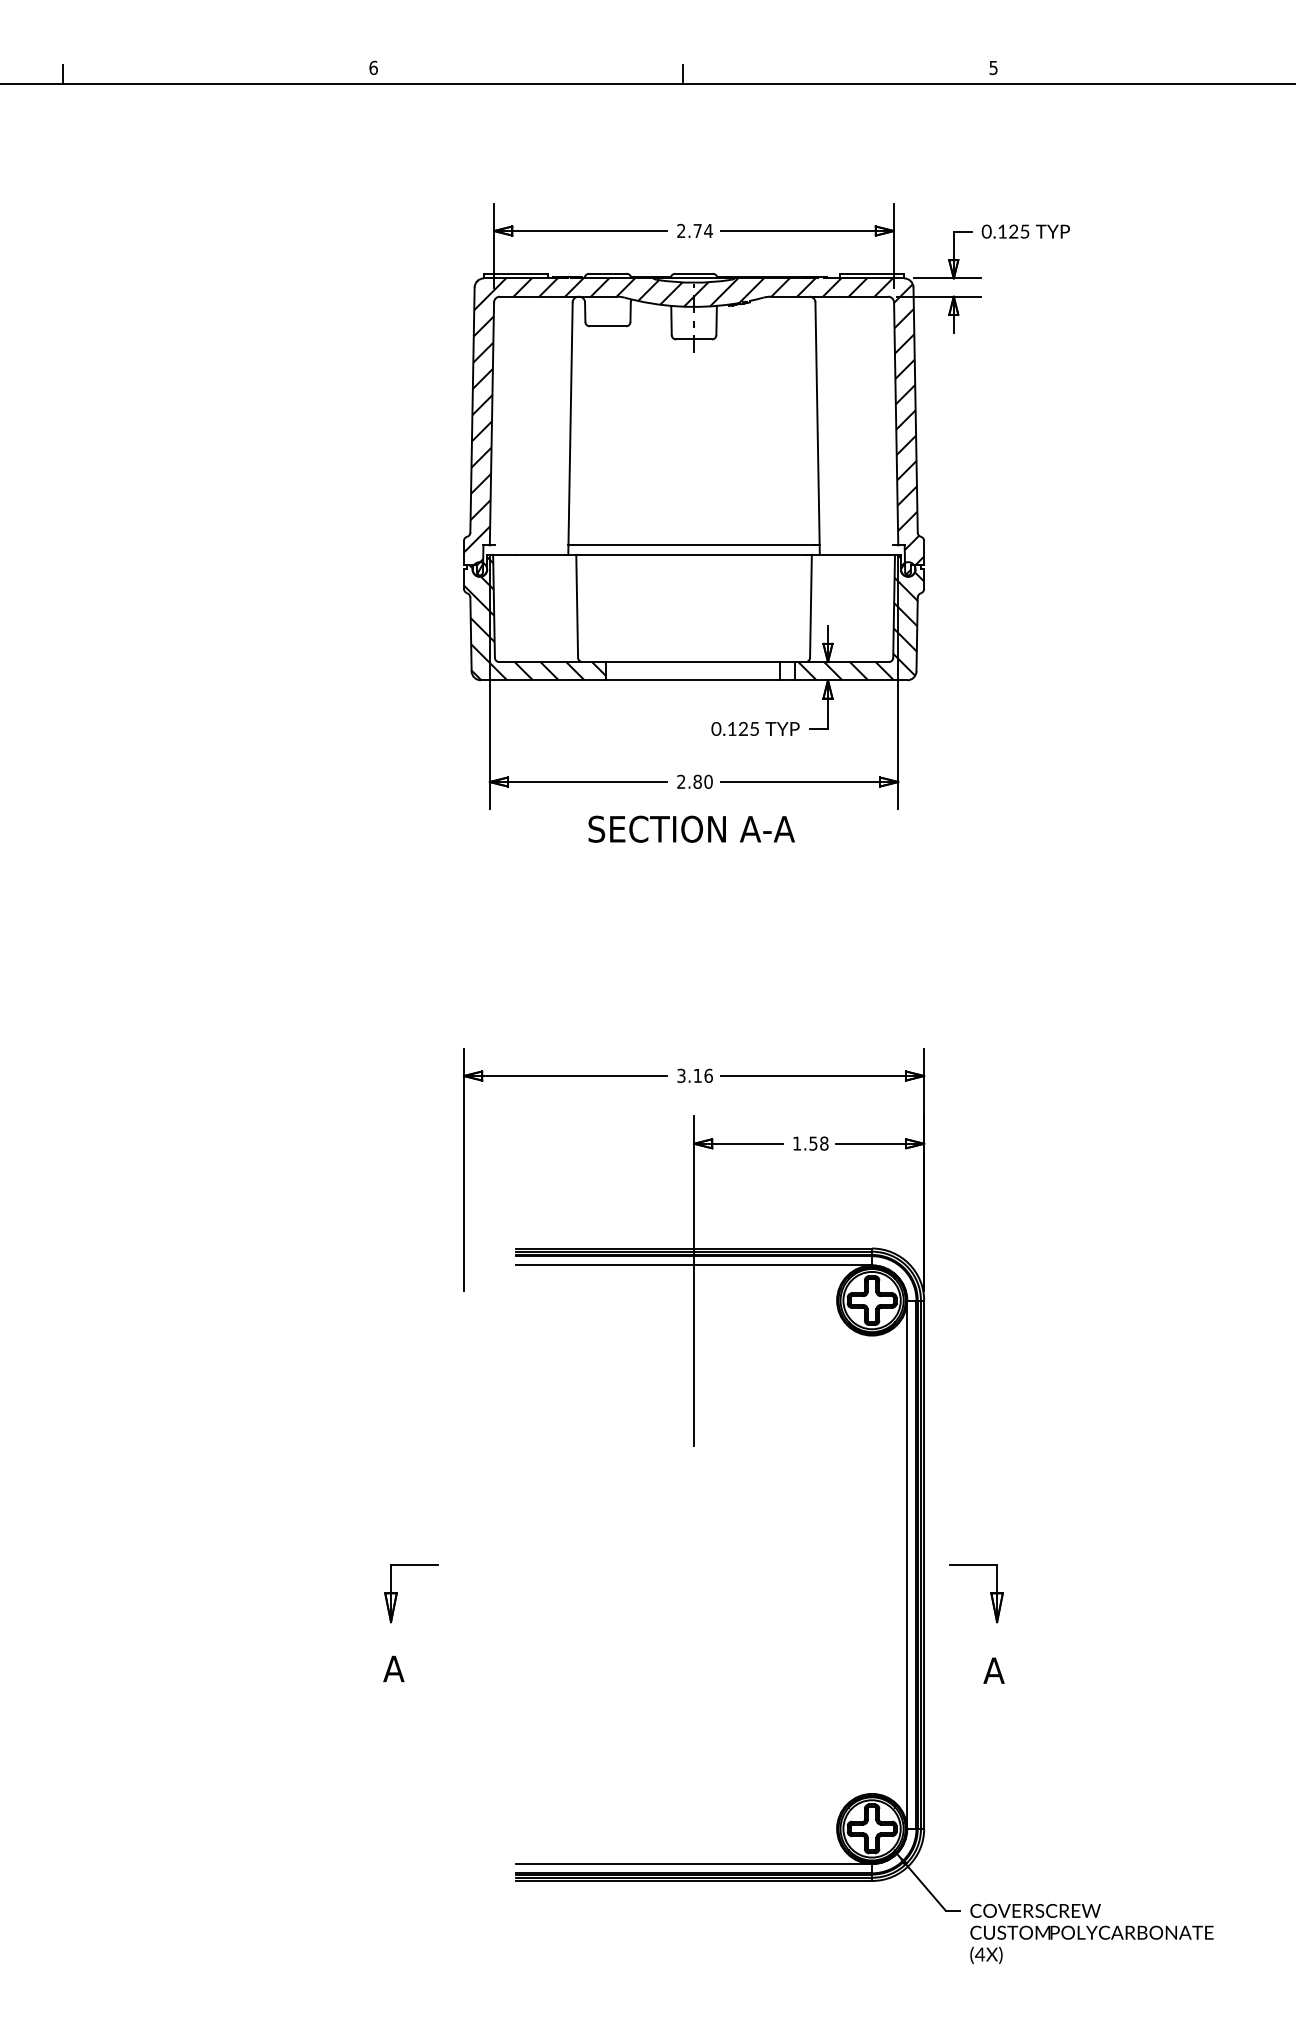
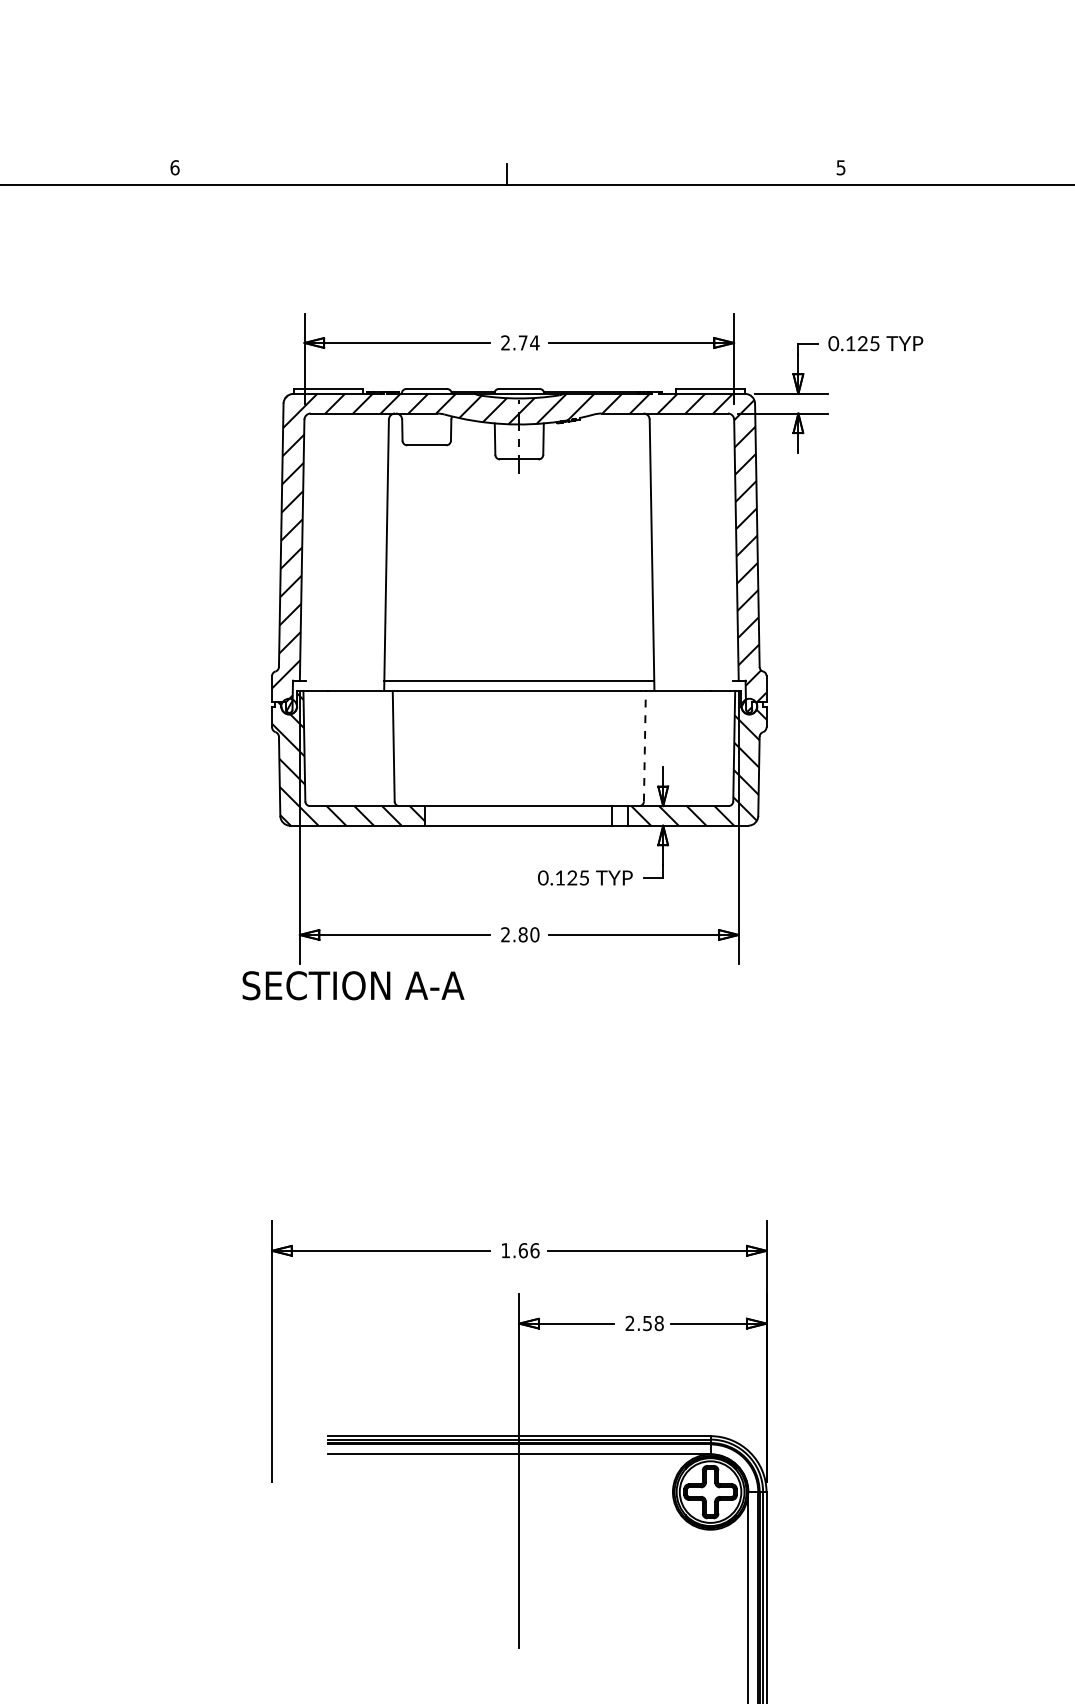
line: (810, 605) -> (644, 745), solid -> dashed
text: (691, 828) -> (353, 984), moved
text: (689, 1075) -> (514, 1250), 3.16 -> 1.66
text: (796, 1143) -> (629, 1323), 1.58 -> 2.58

